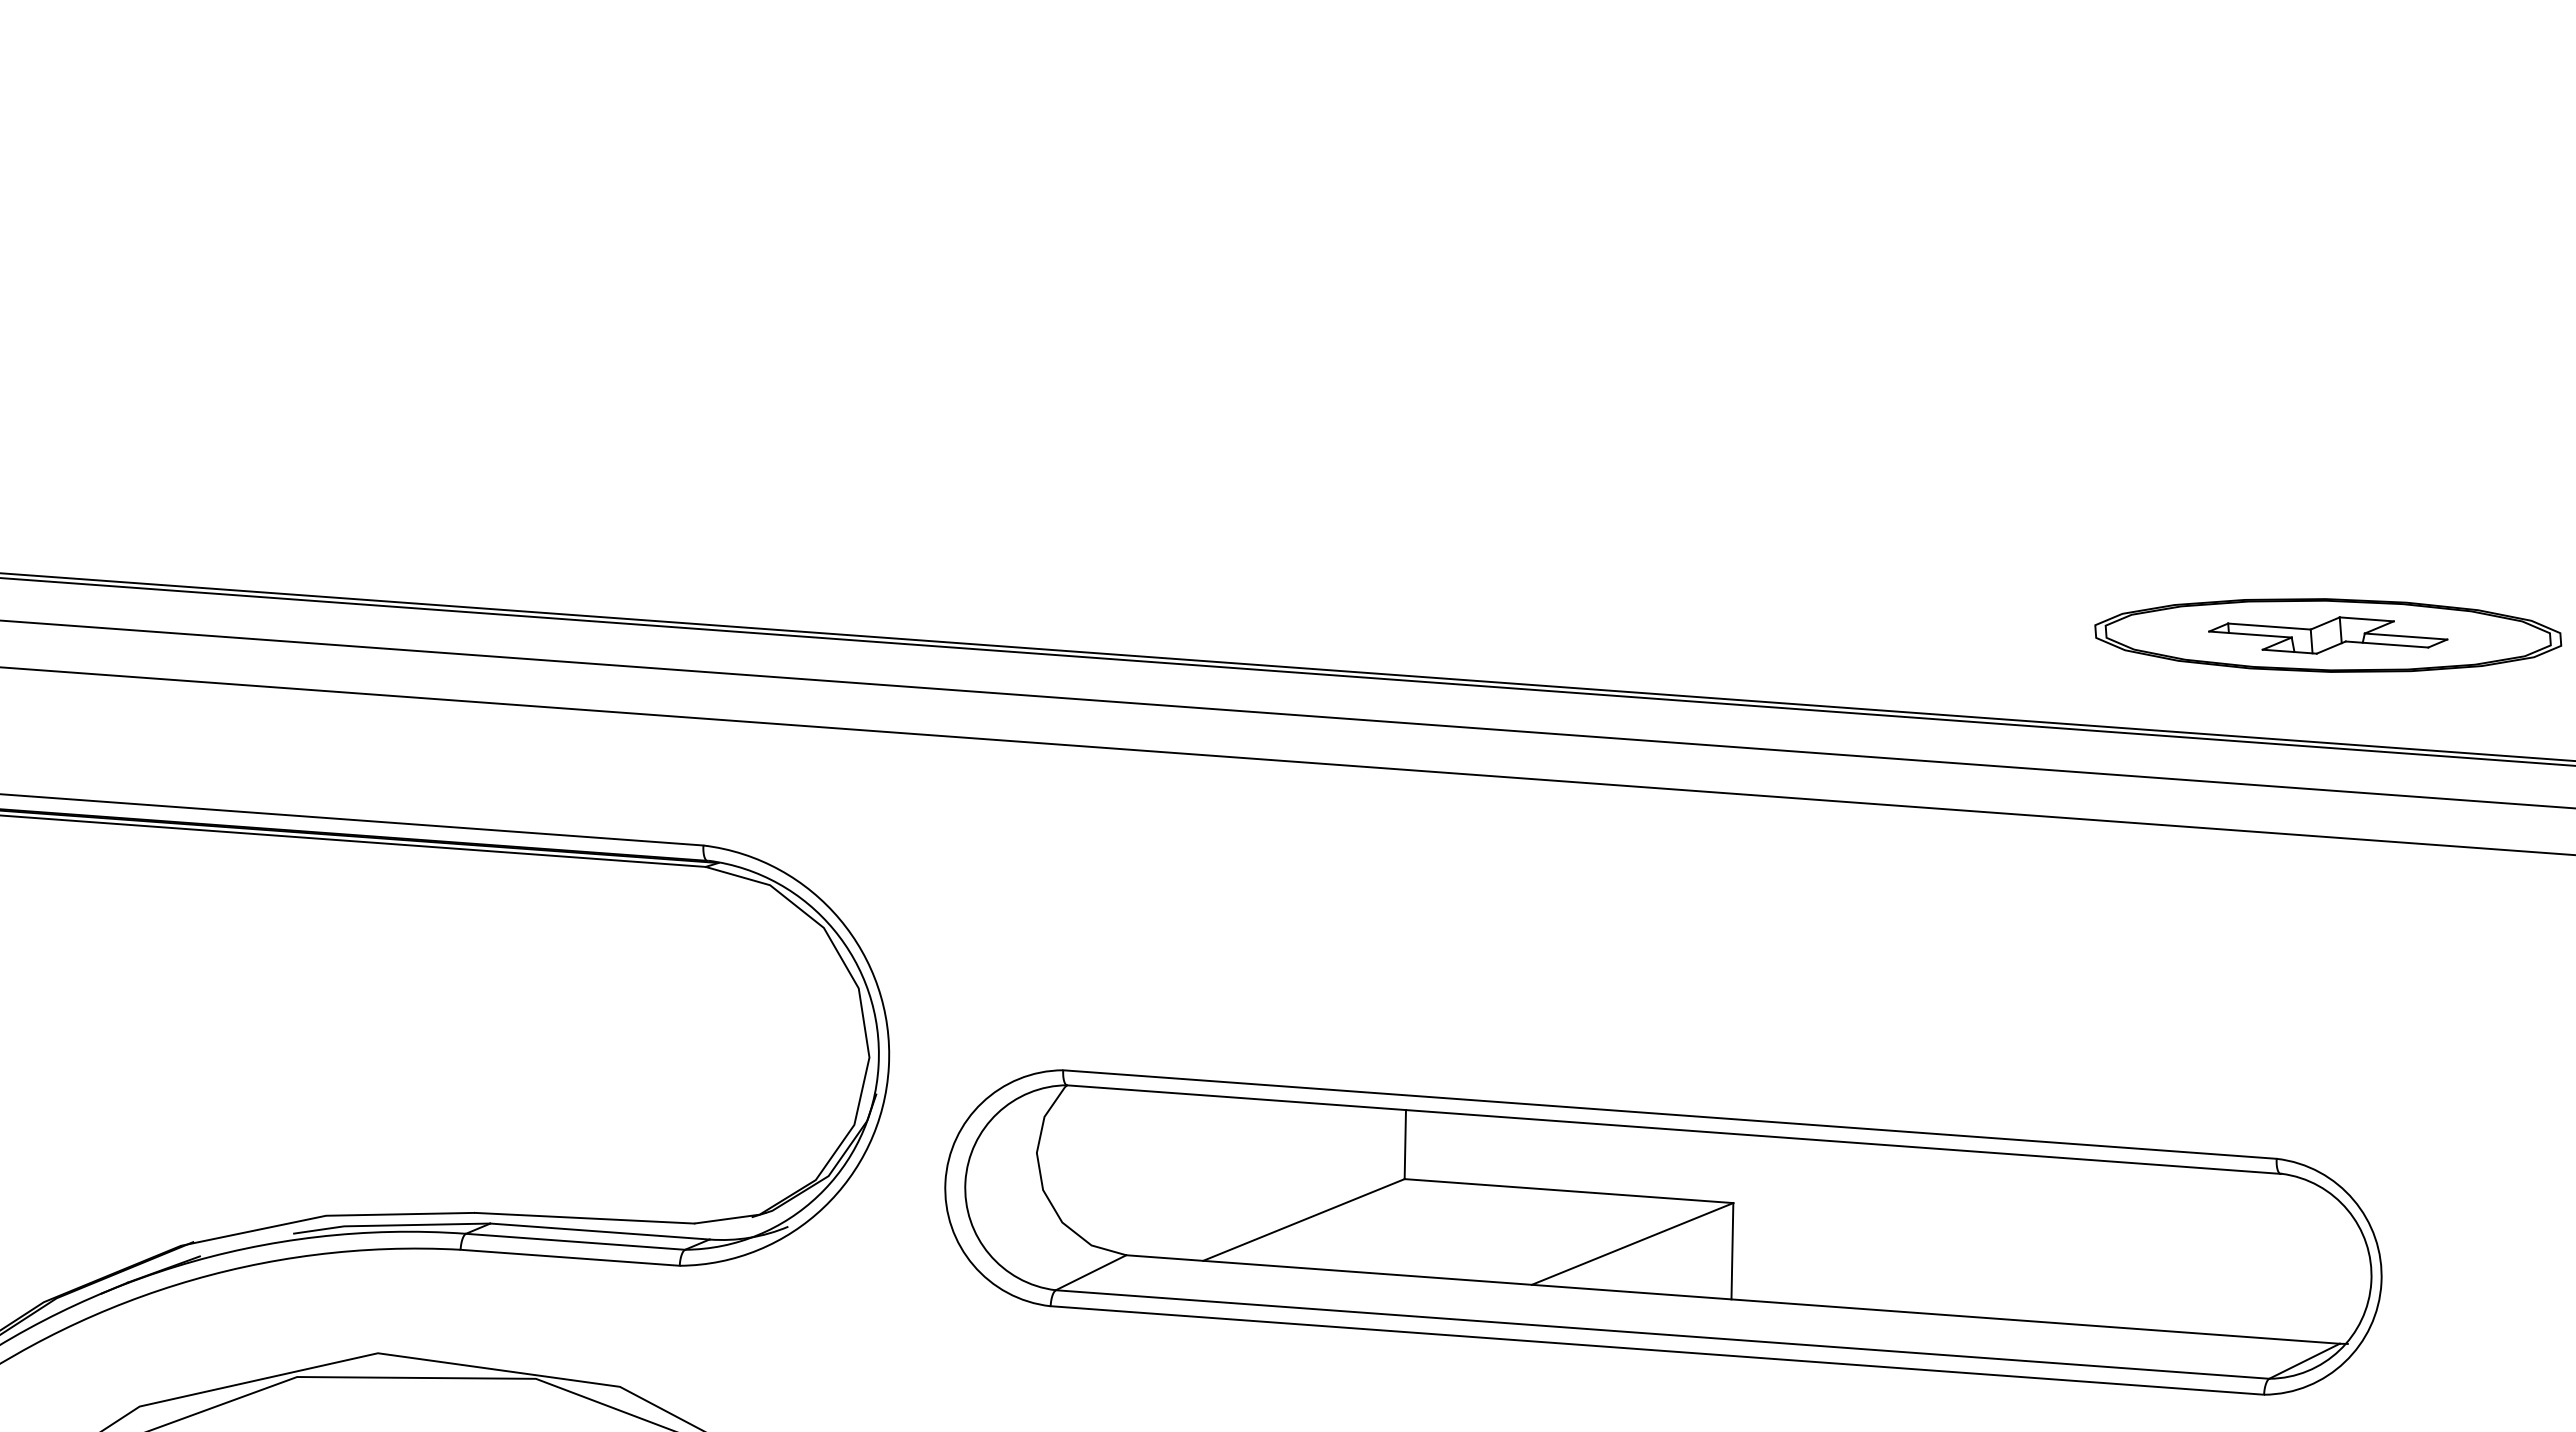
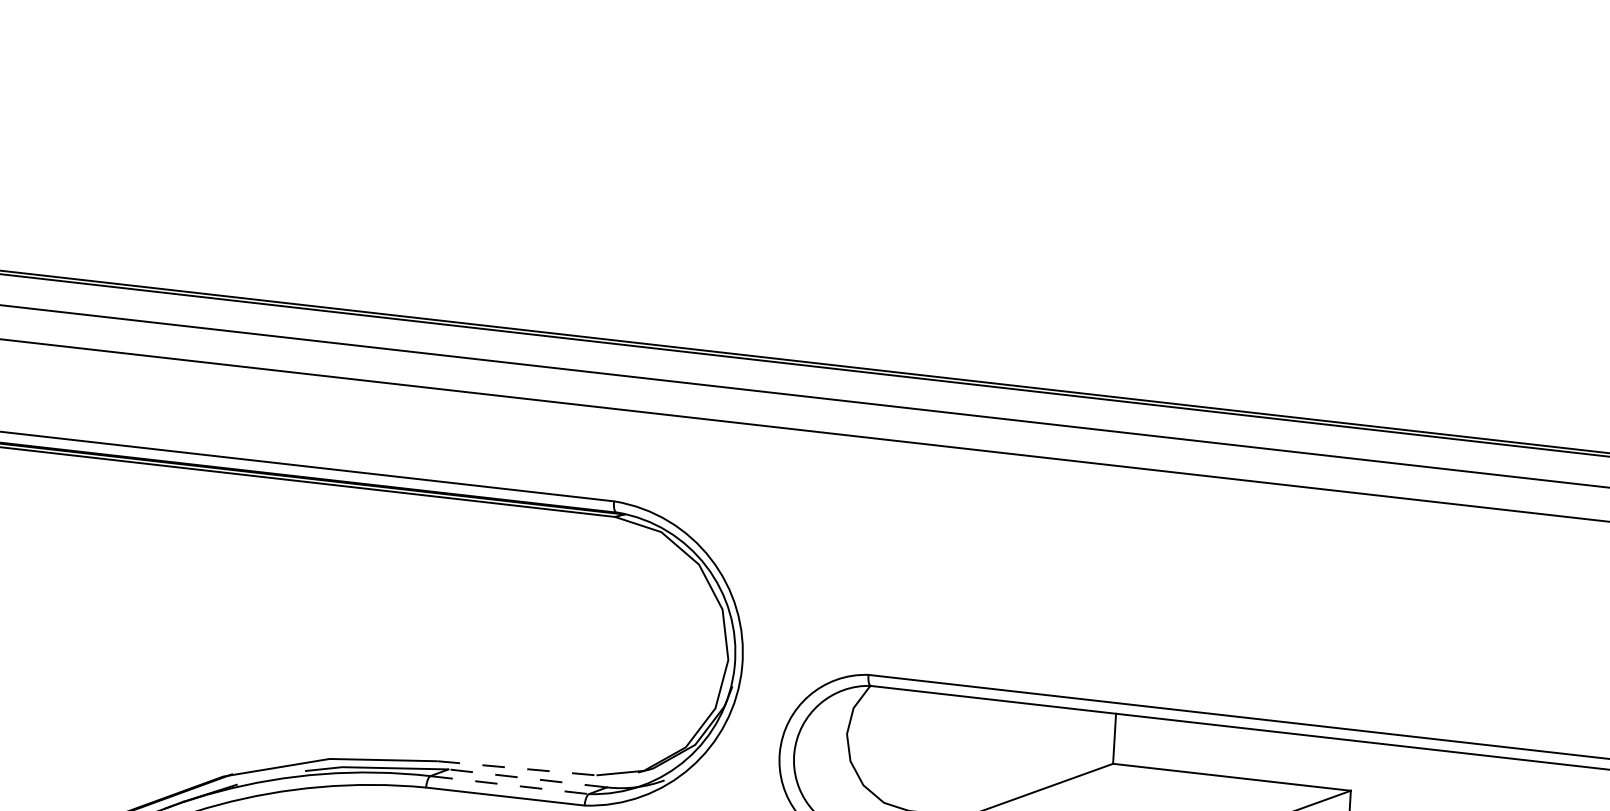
line: (584, 1218) -> (516, 768), solid -> dashed
line: (599, 1231) -> (527, 778), solid -> dashed
line: (575, 1241) -> (509, 784), solid -> dashed

